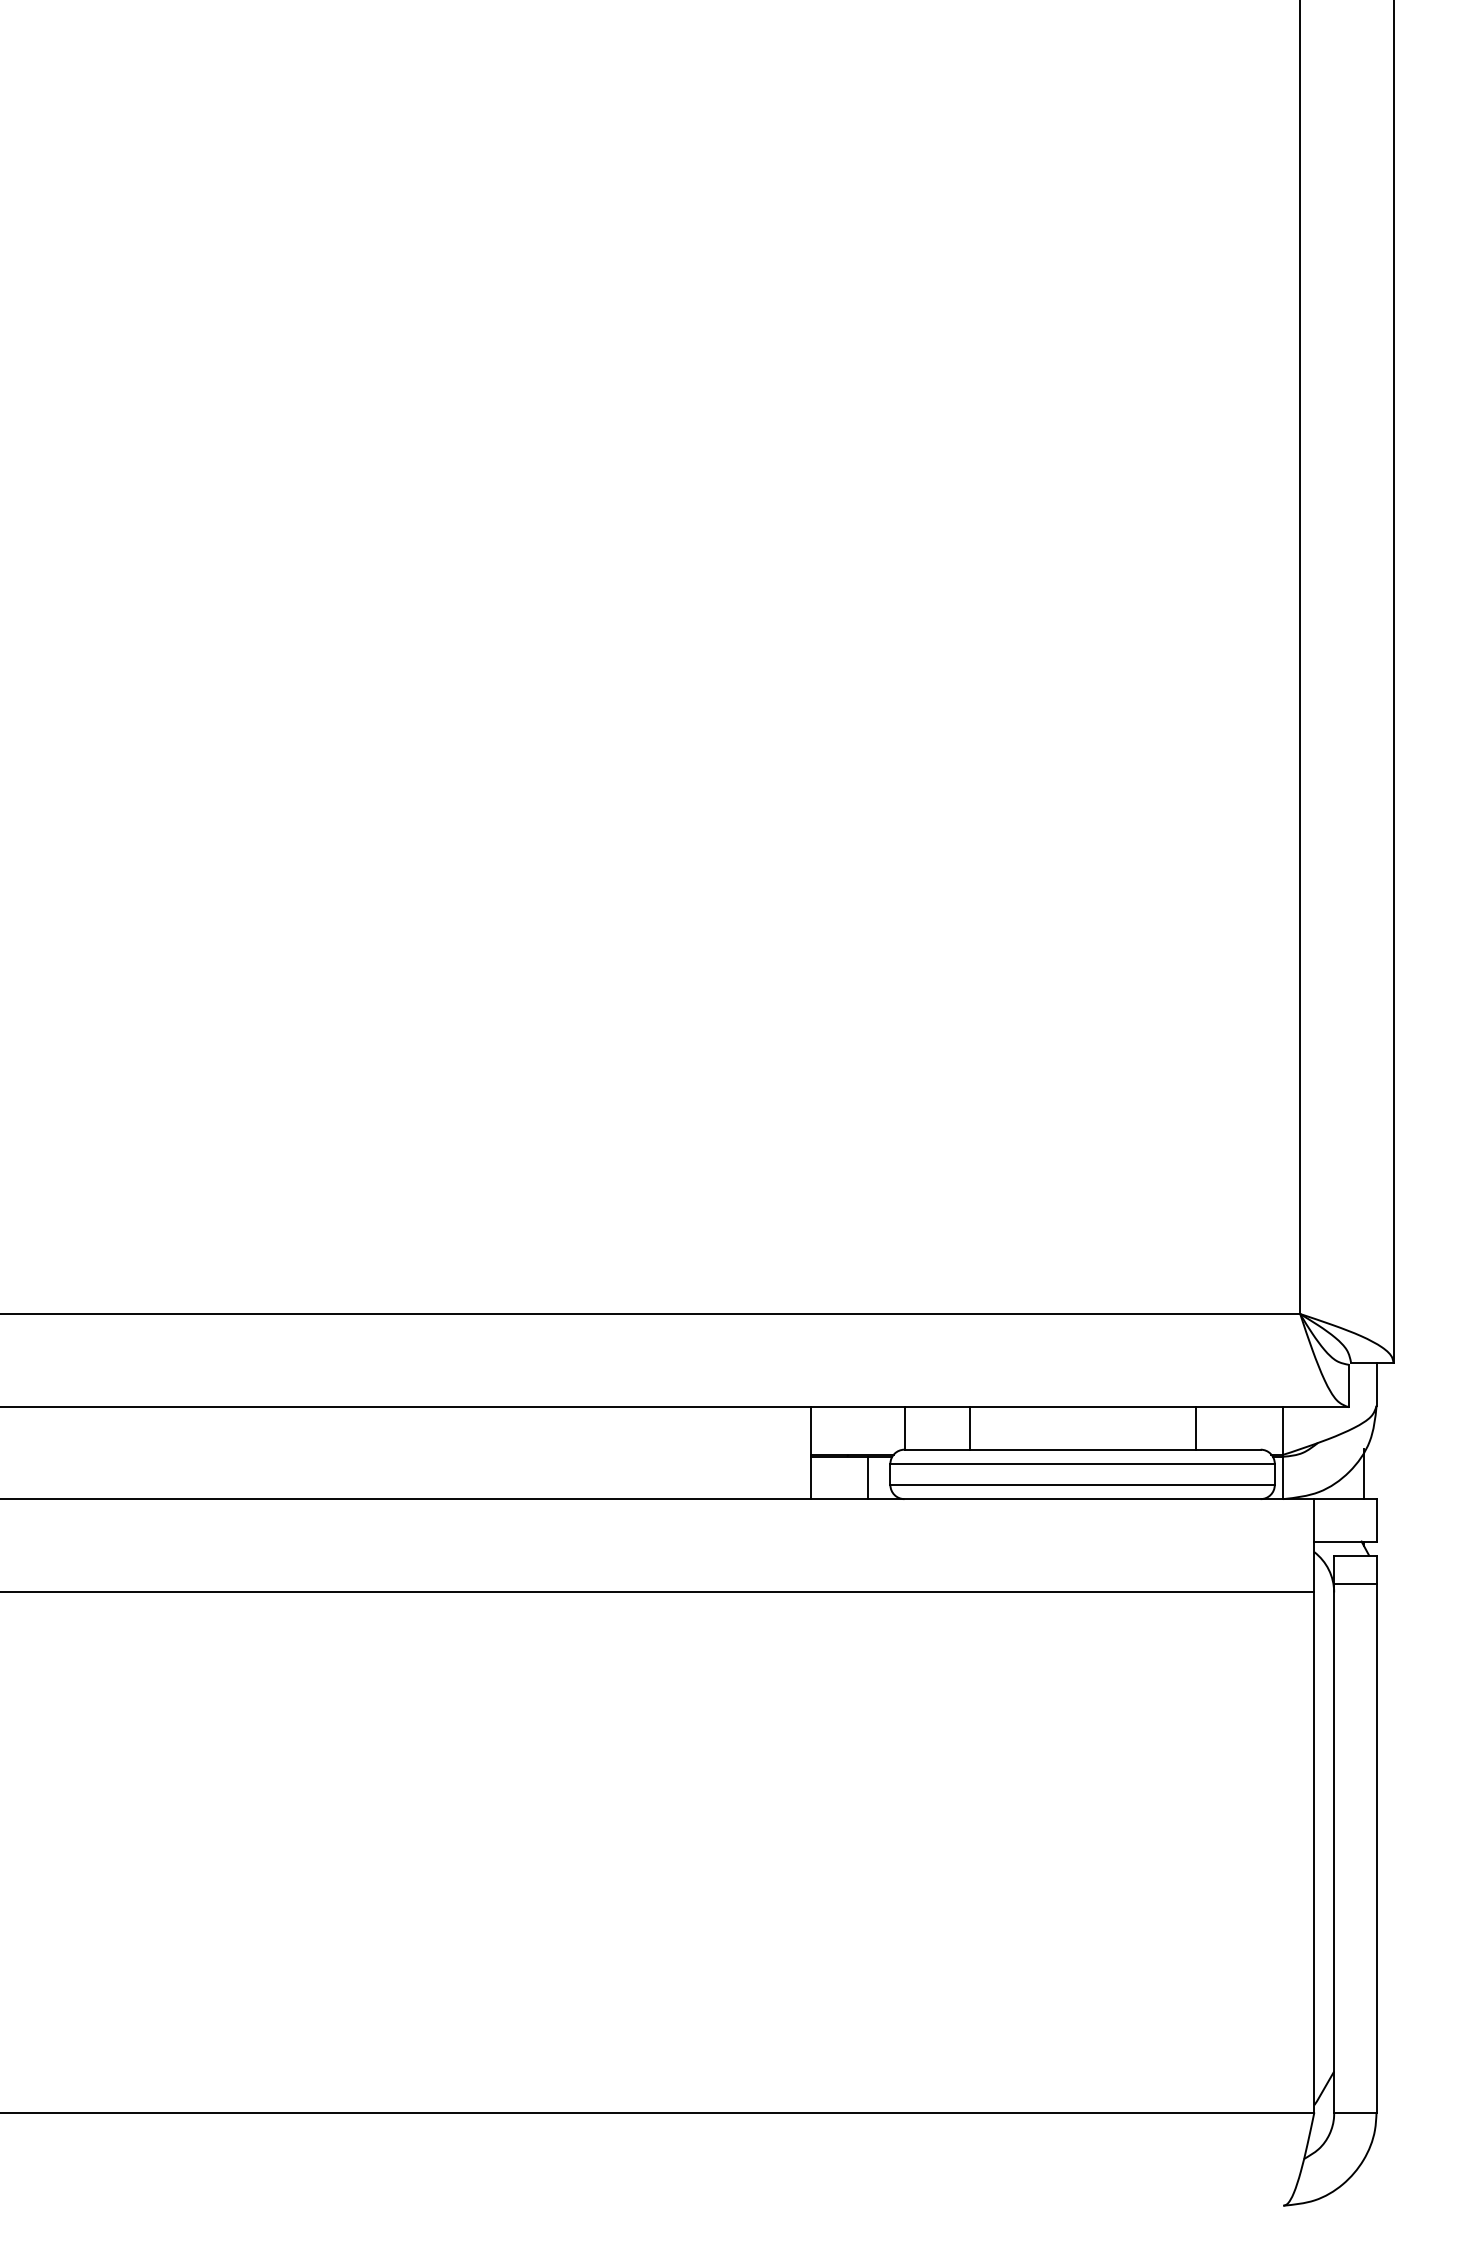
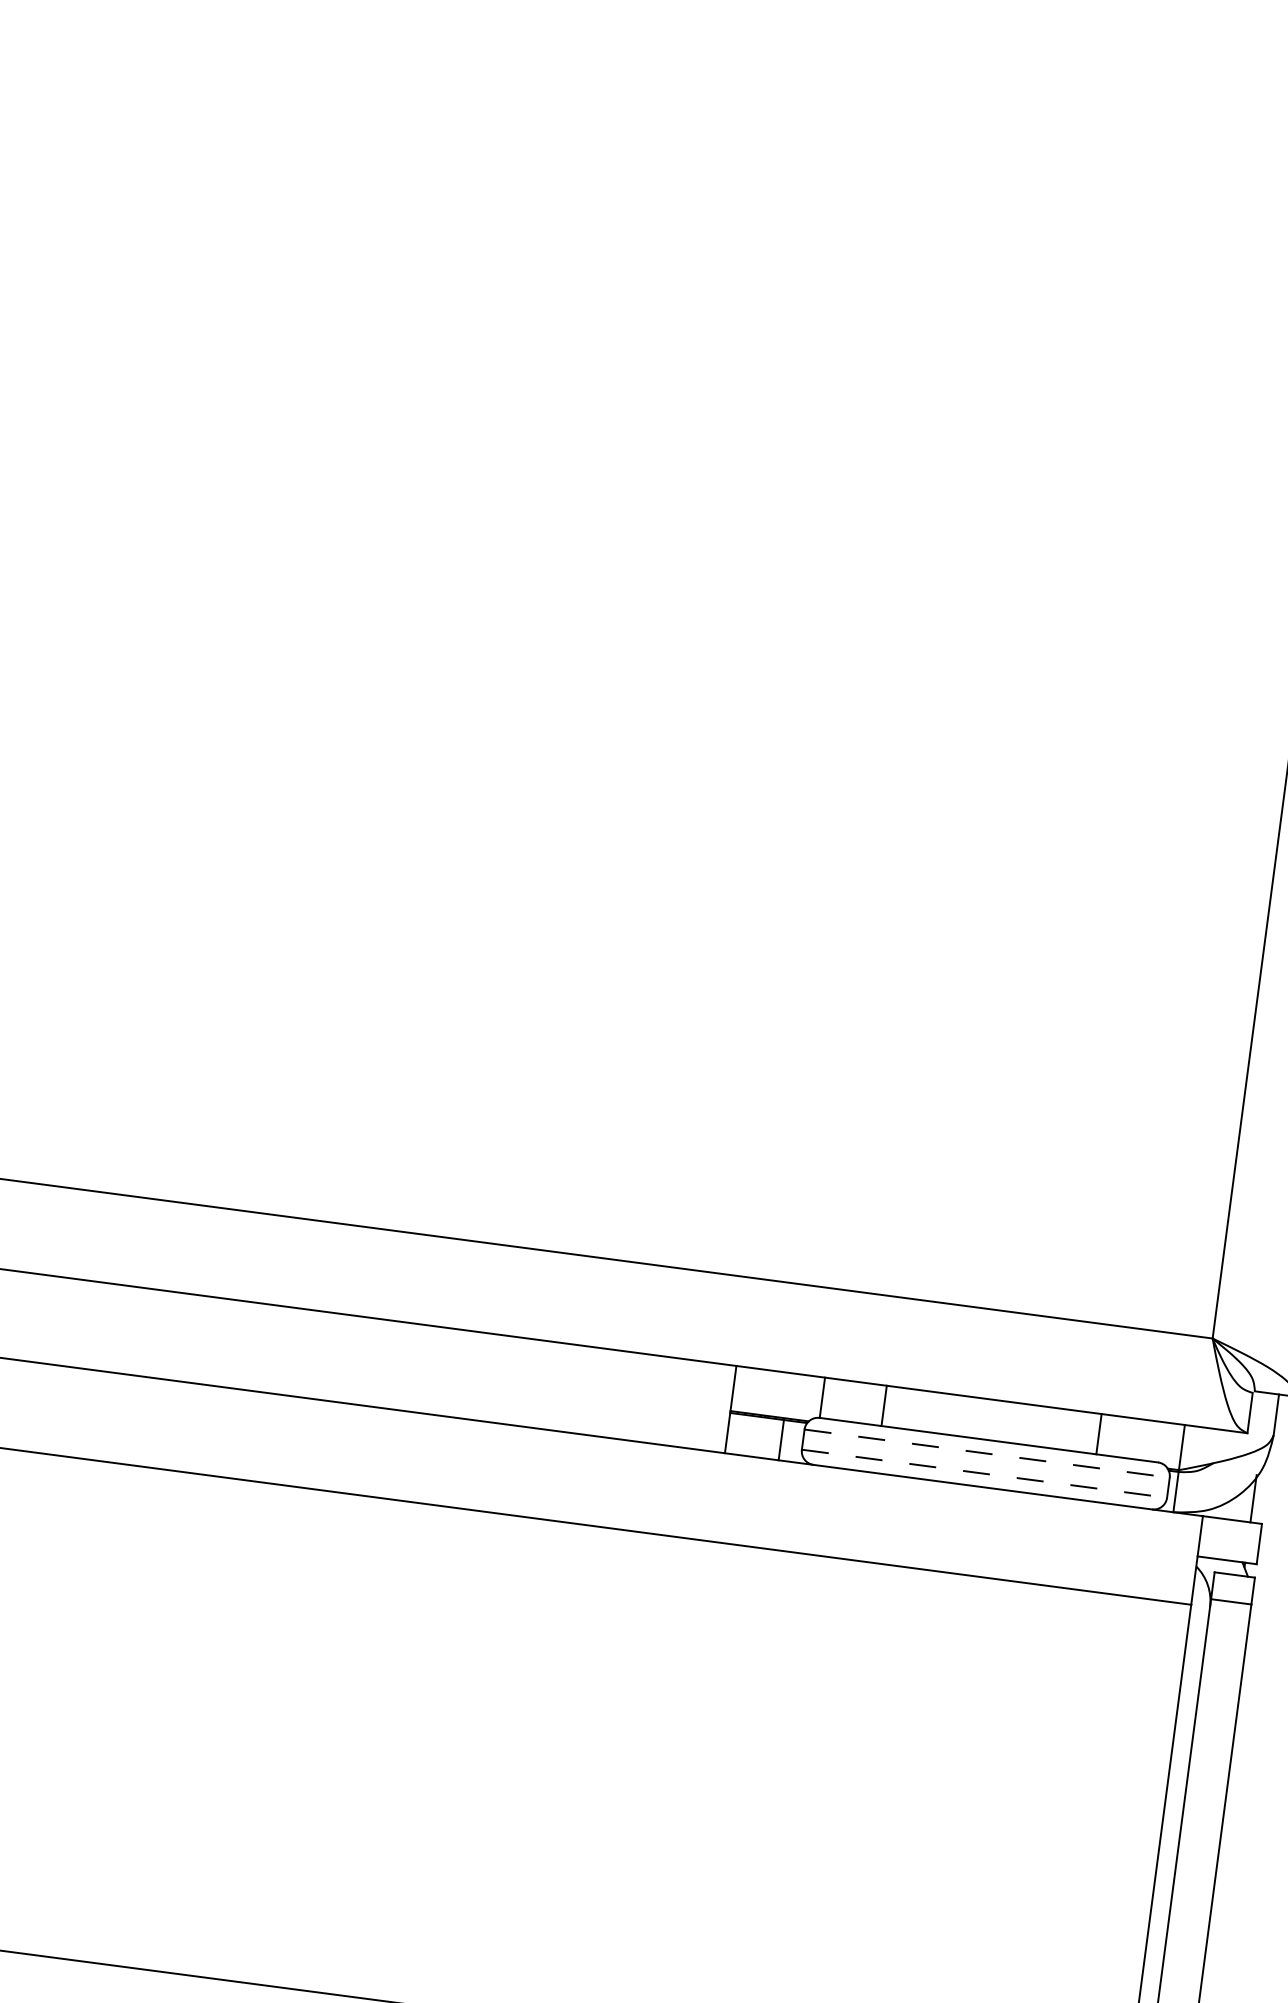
line: (1083, 1463) -> (988, 1453), solid -> dashed
line: (1083, 1485) -> (985, 1474), solid -> dashed

